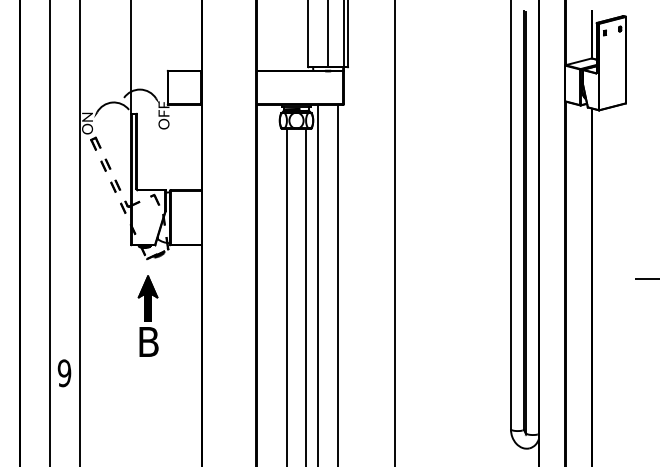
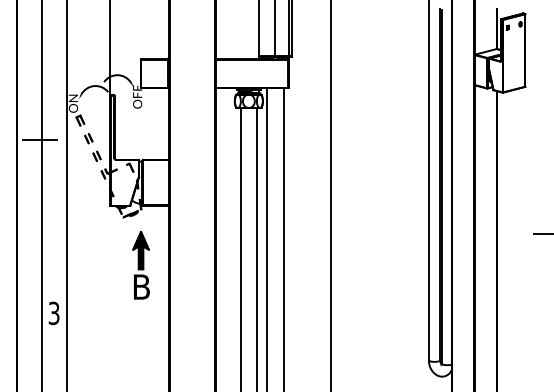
line: (47, 167) -> (39, 140), added
part: (147, 315) -> (140, 264), moved
text: (64, 372) -> (54, 312), 9 -> 3

